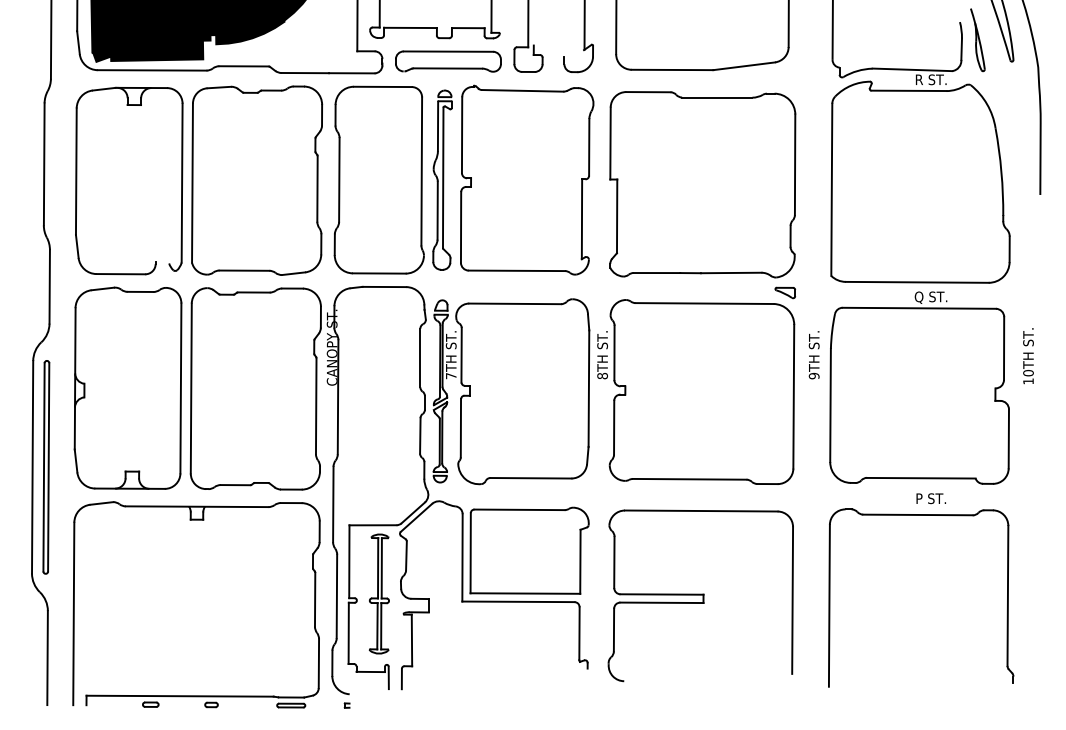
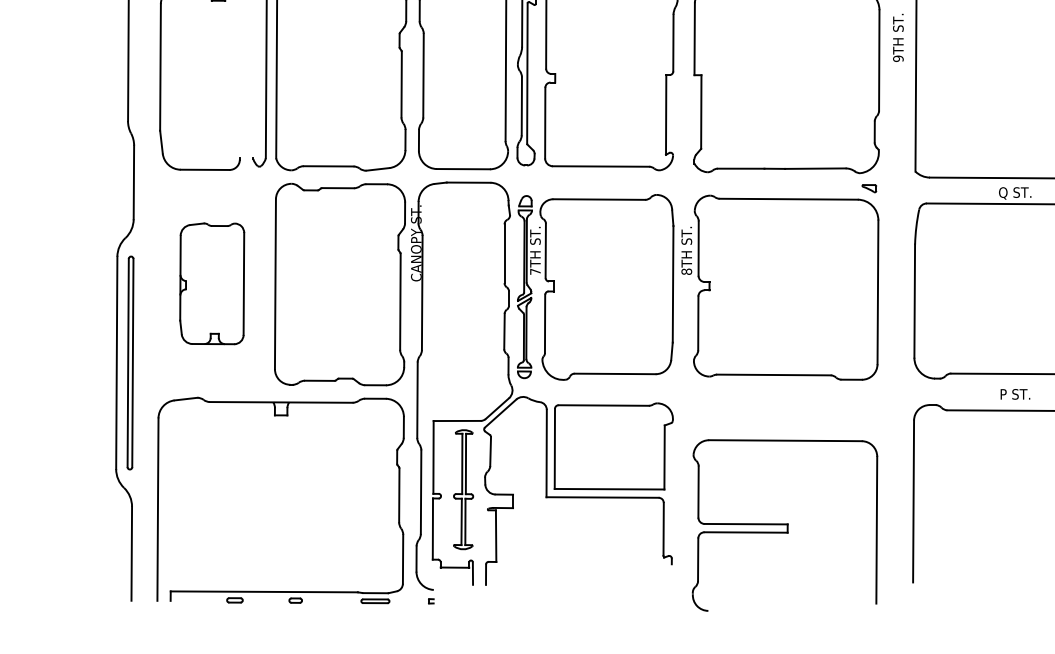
part: (784, 292) -> (868, 188), size x0.7
text: (813, 355) -> (897, 38), moved
part: (127, 387) -> (211, 283), size x0.6
part: (700, 595) -> (784, 525), moved

